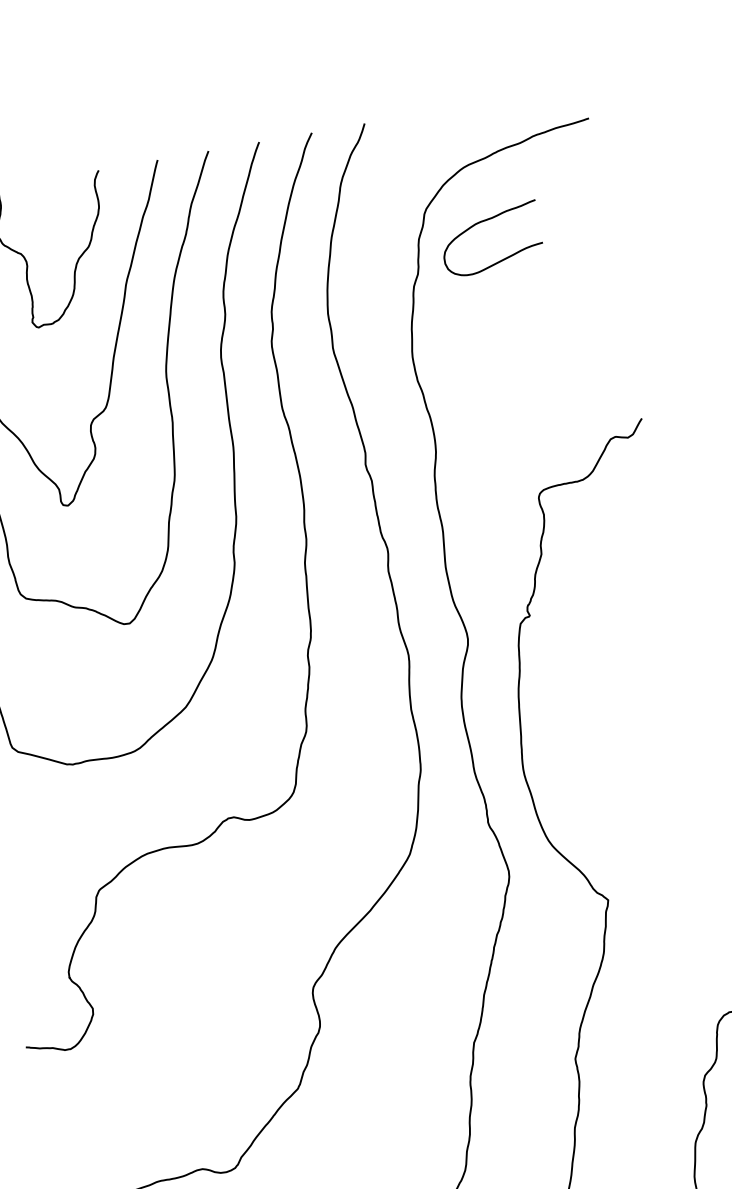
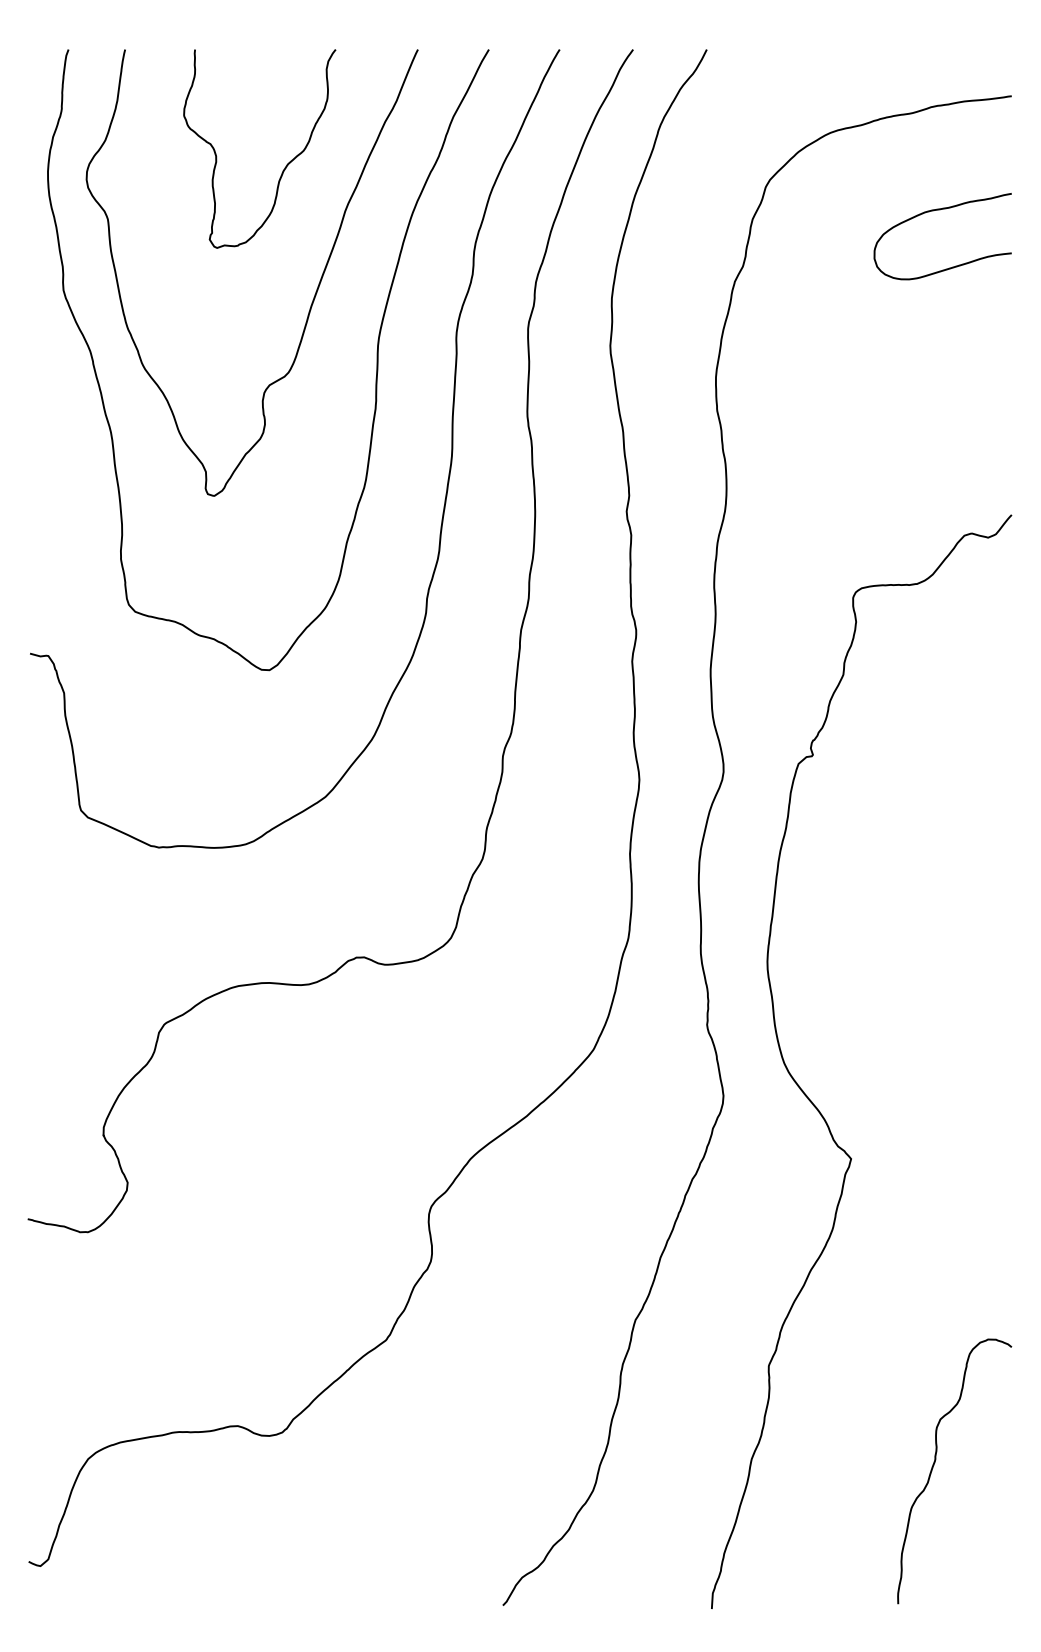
curve: (486, 220) -> (940, 210), moved

